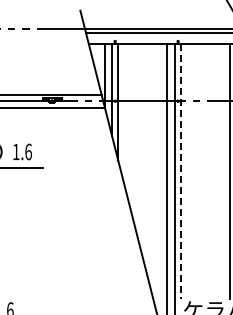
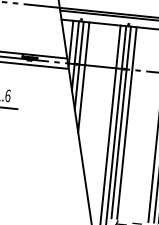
line: (125, 117) -> (83, 77), added
line: (188, 171) -> (126, 122), added
line: (181, 172) -> (121, 122), dashed -> solid

